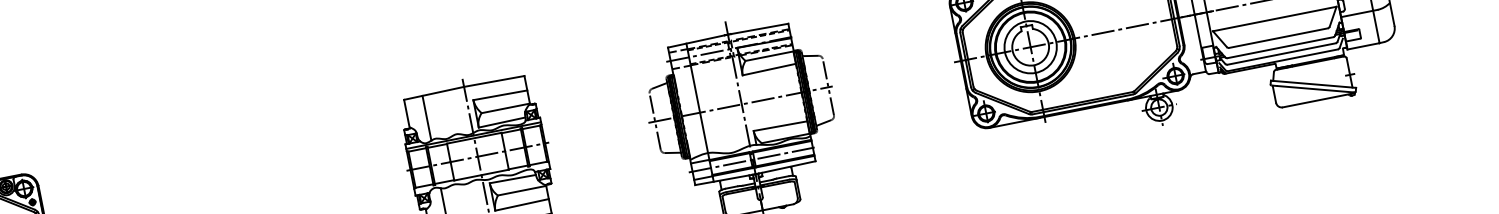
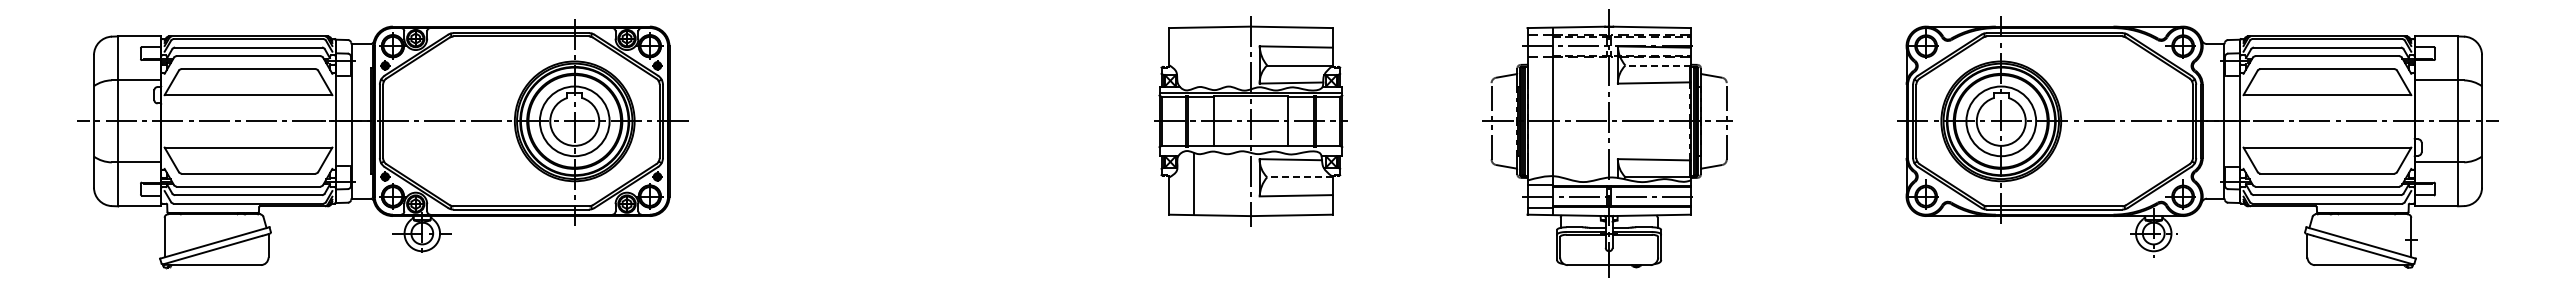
line: (769, 56) -> (1658, 65), solid -> dashed
line: (426, 117) -> (1194, 57), removed
line: (521, 190) -> (1299, 177), solid -> dashed

